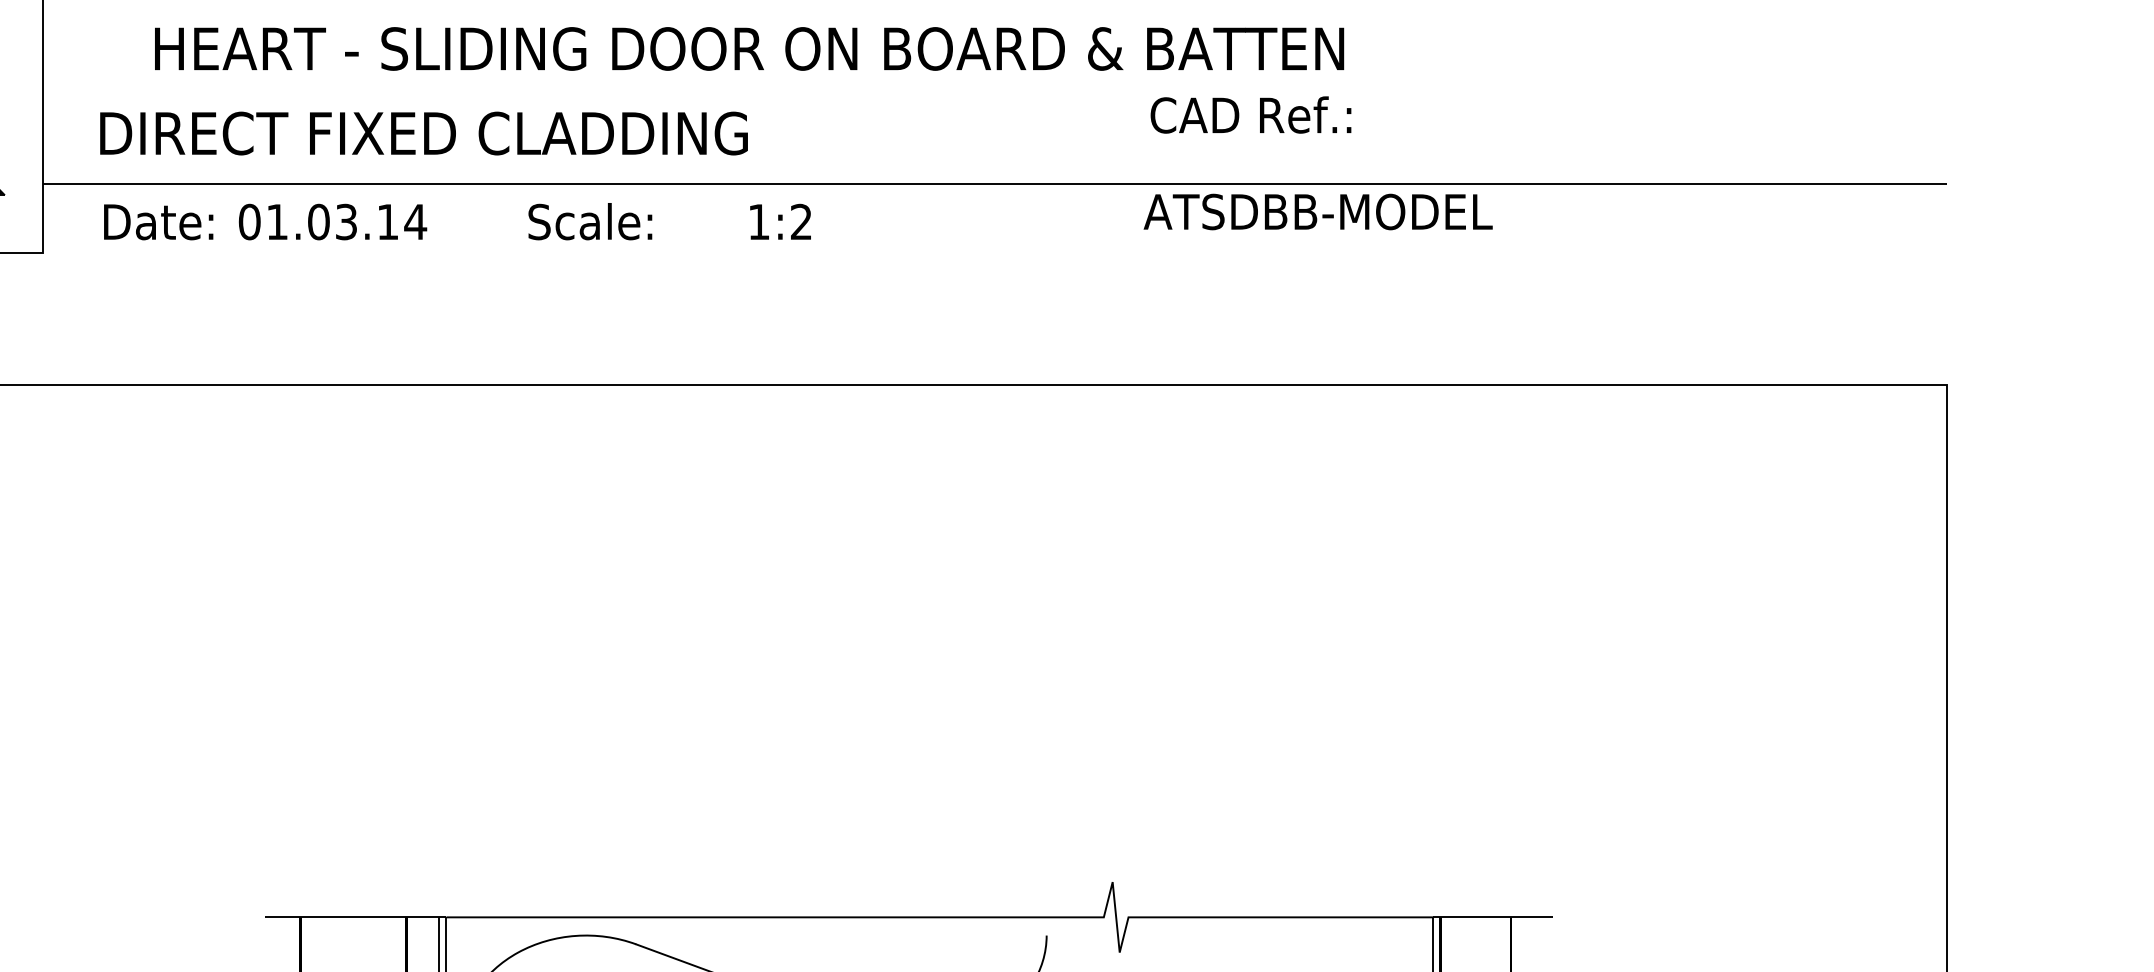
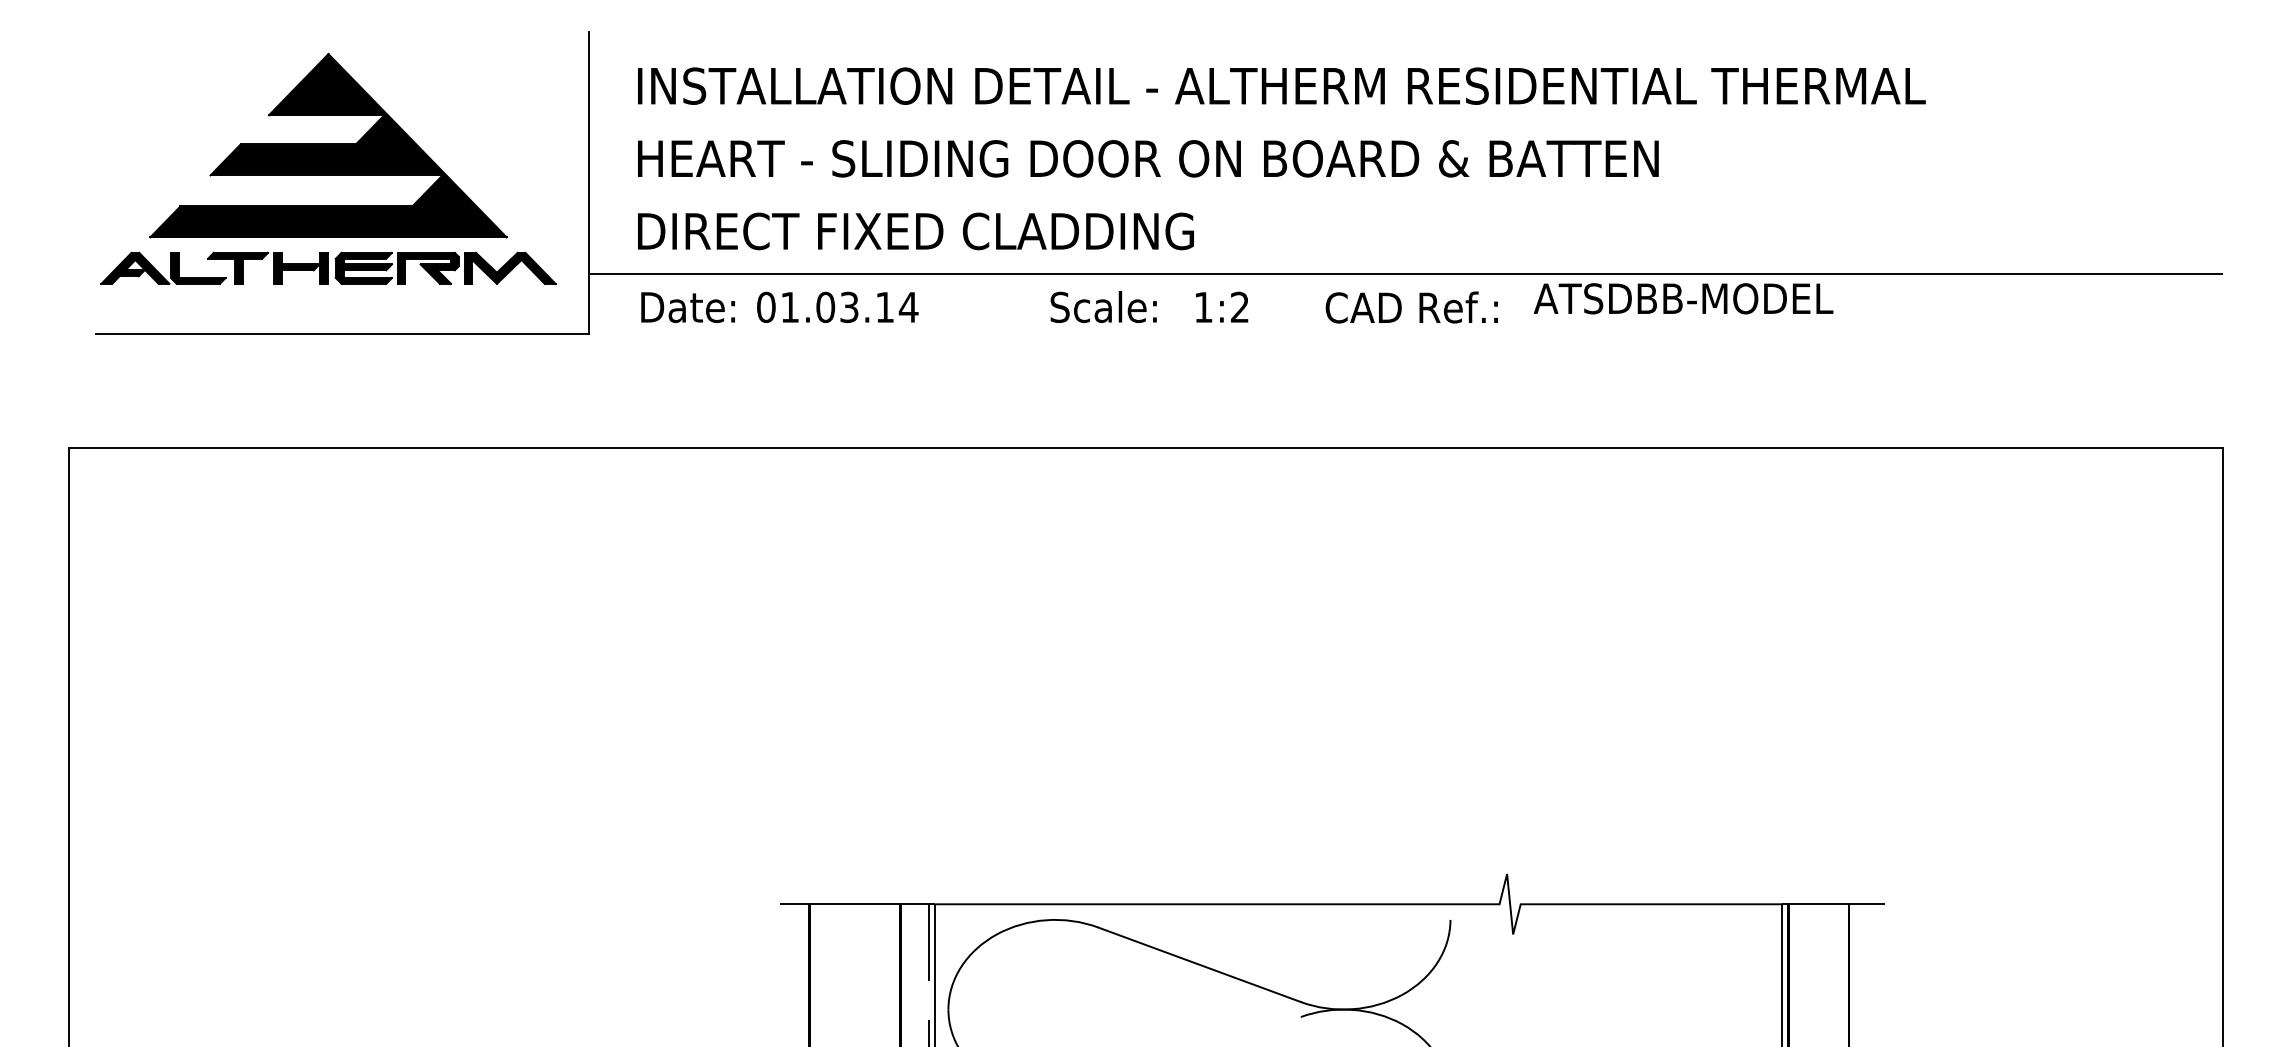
text: (749, 48) -> (1148, 158), moved
text: (1250, 114) -> (1411, 307), moved
text: (590, 222) -> (1103, 307), moved

